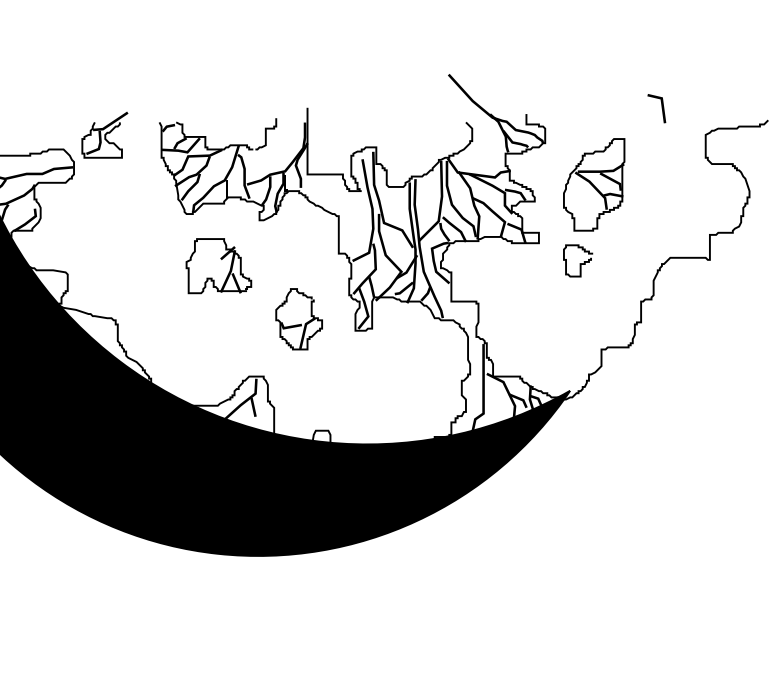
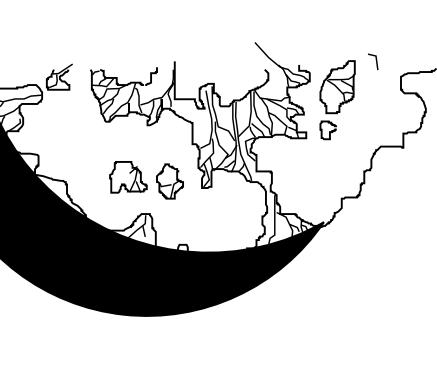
part: (593, 208) -> (337, 100), moved
part: (219, 266) -> (128, 177), moved

